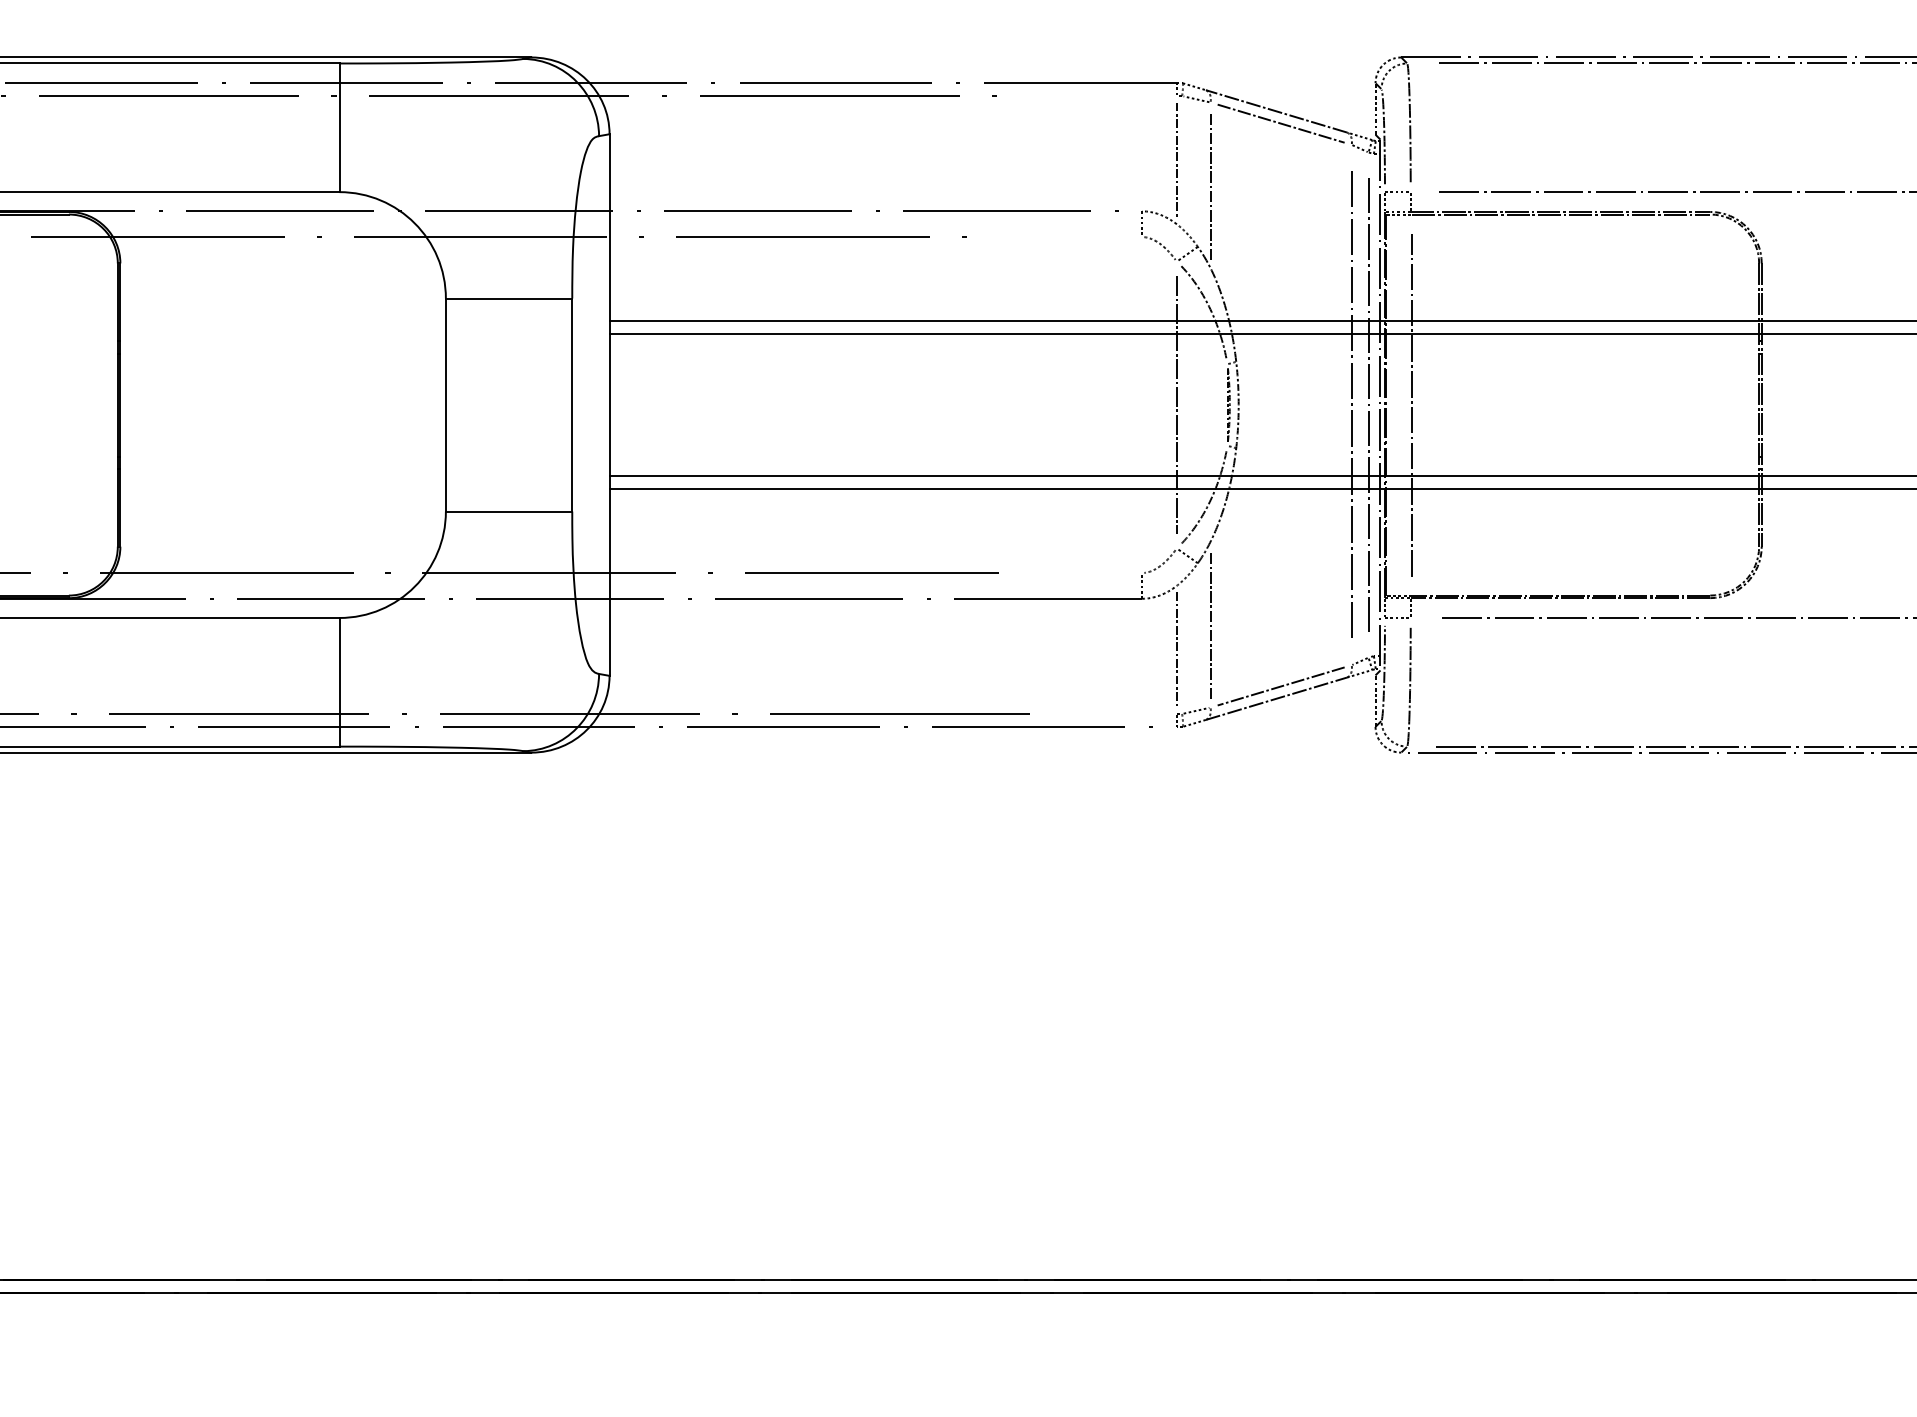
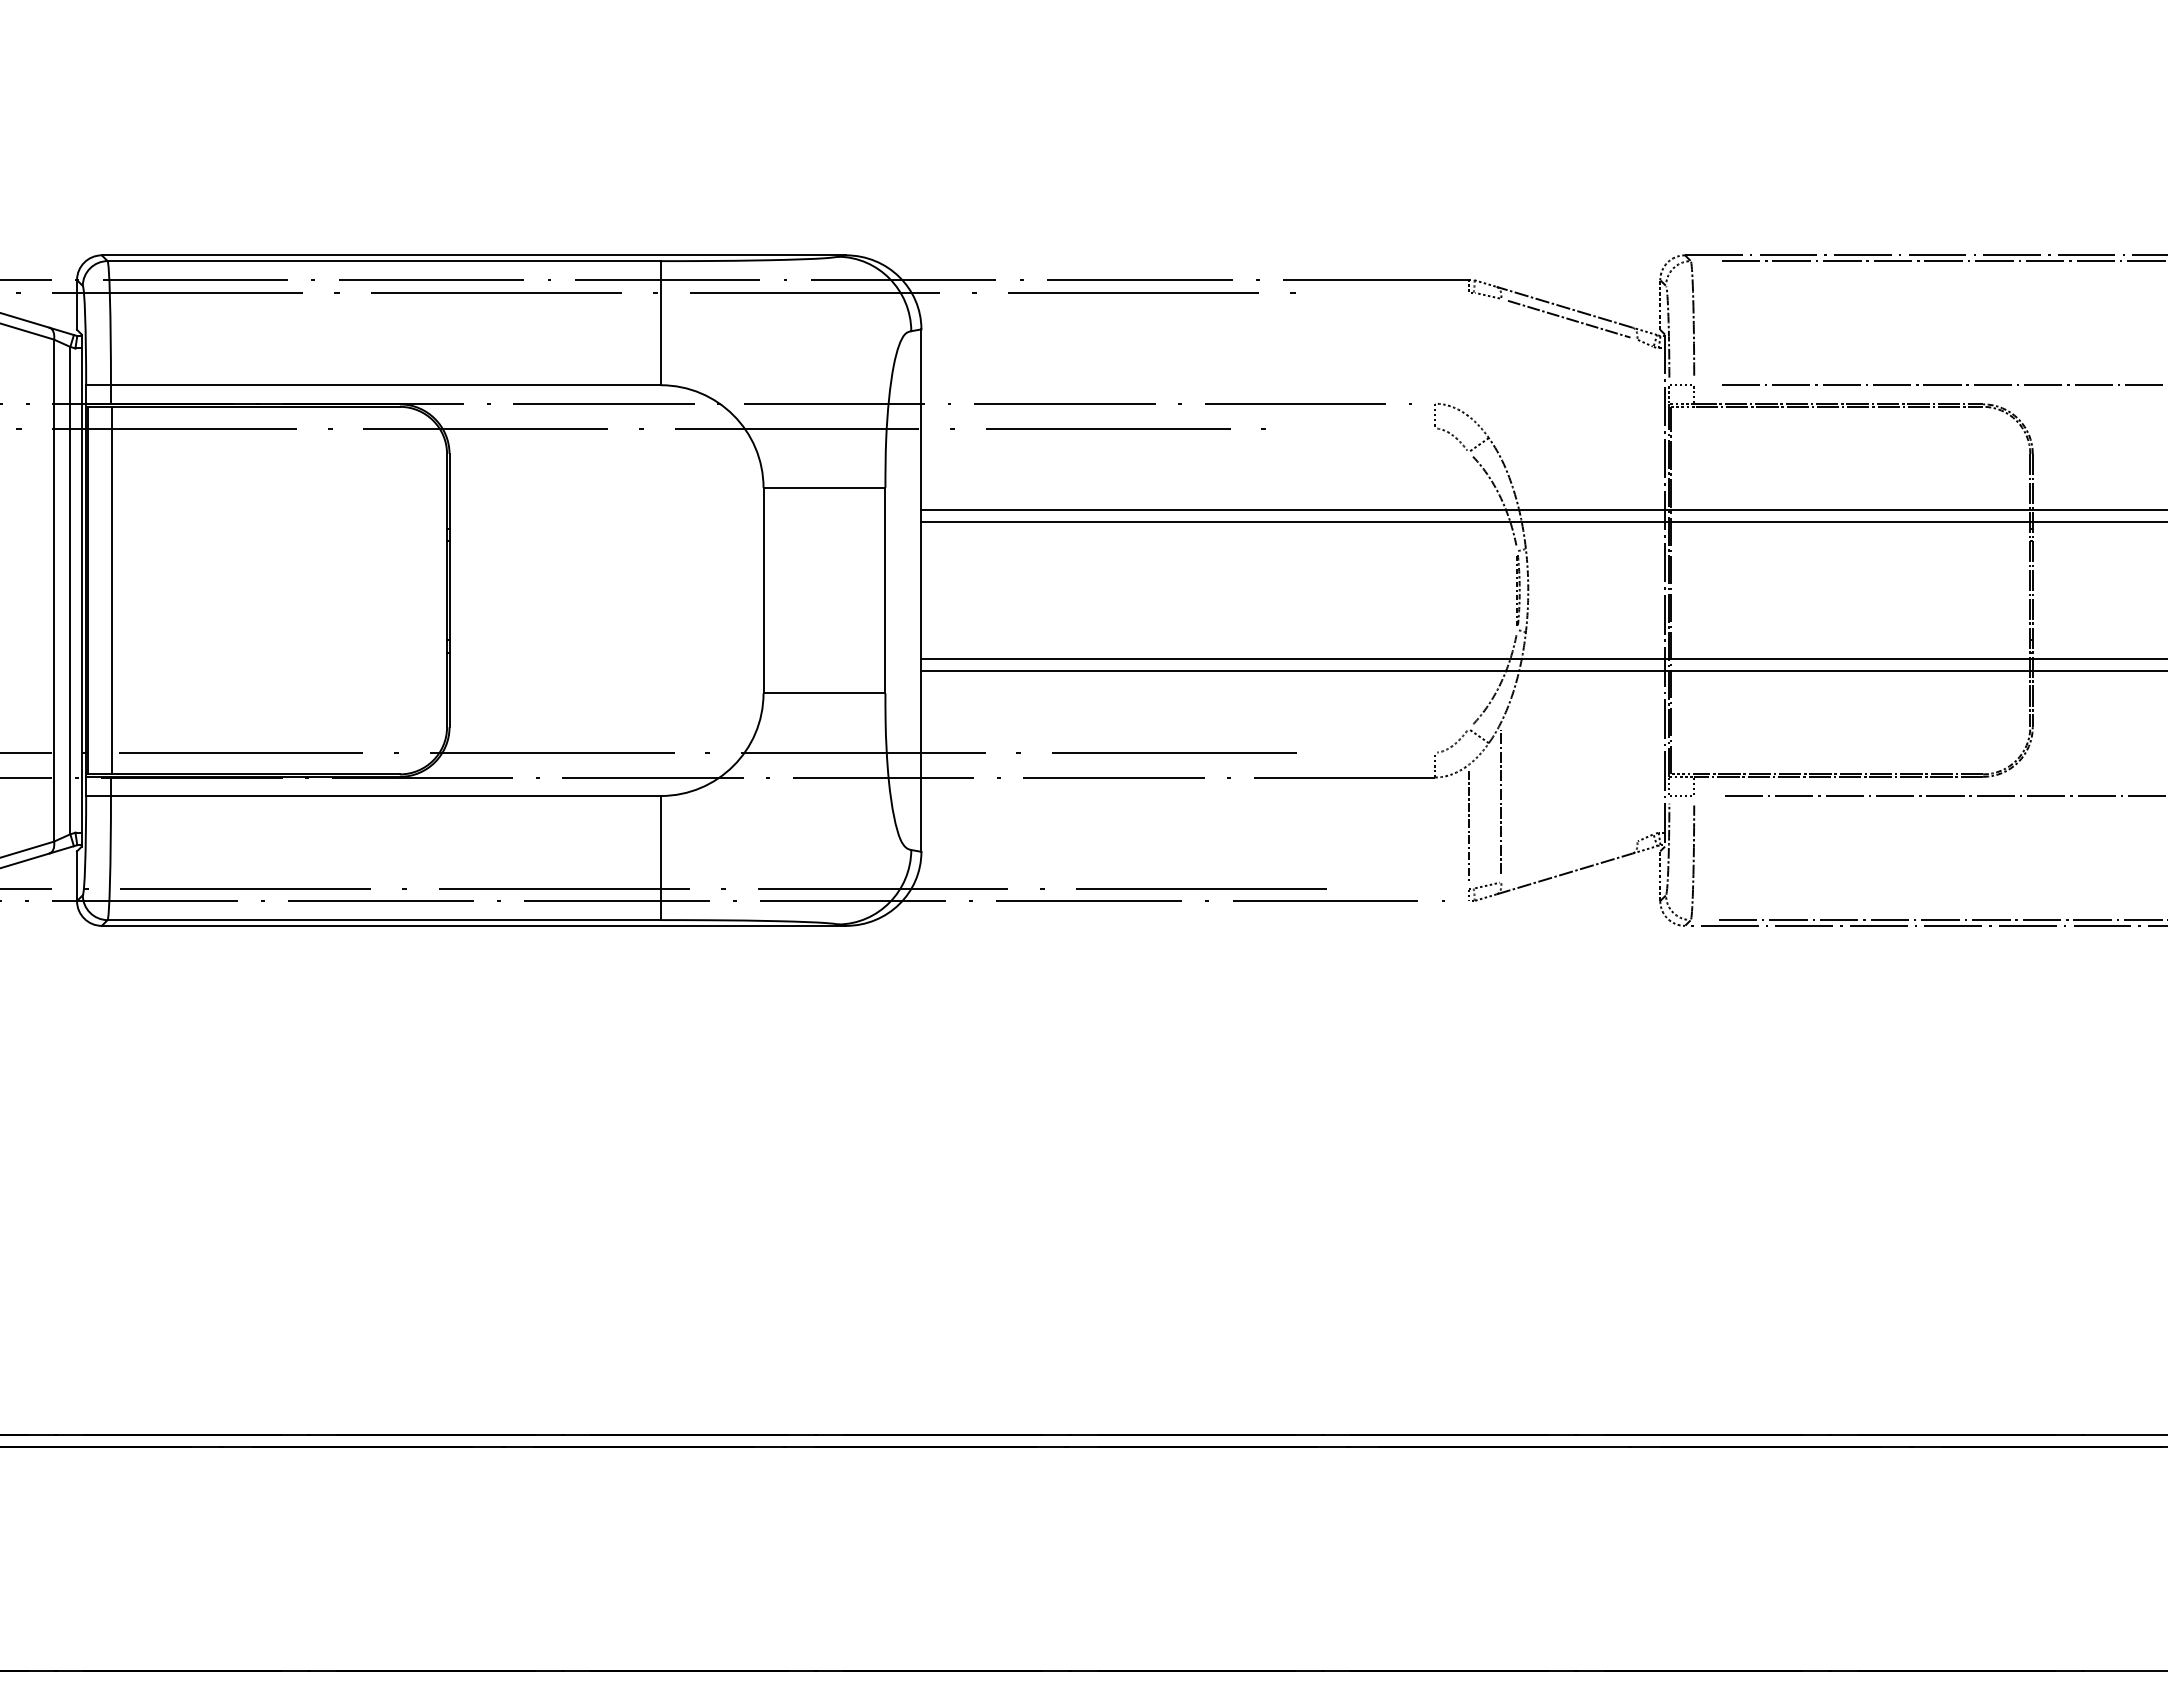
line: (1176, 160) -> (1468, 354), removed
line: (1210, 185) -> (1501, 378), removed
line: (1176, 404) -> (1468, 590), removed
line: (1351, 404) -> (1637, 590), removed
line: (1368, 404) -> (1653, 590), removed
line: (1412, 404) -> (1695, 590), removed
line: (1280, 685) -> (1568, 861), removed

